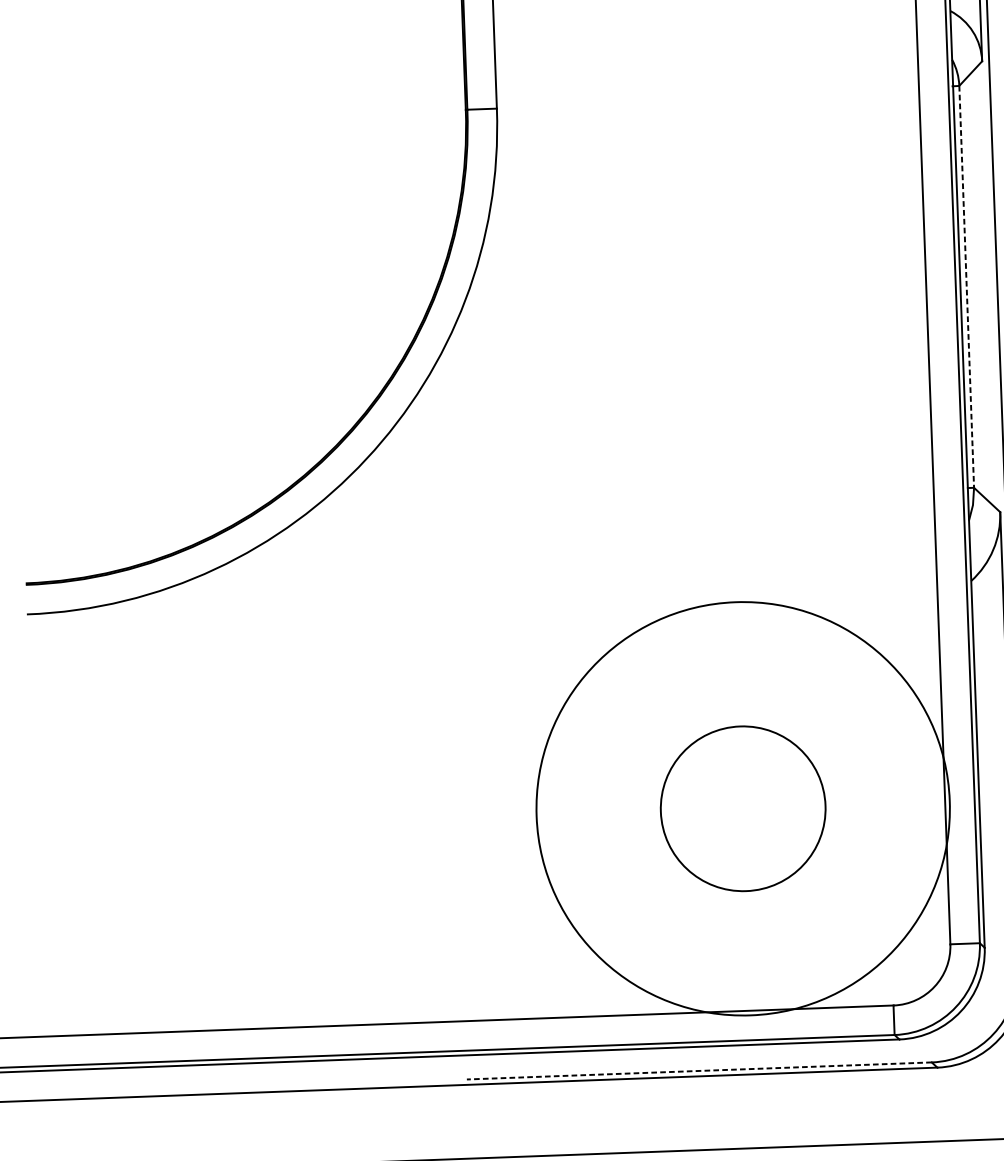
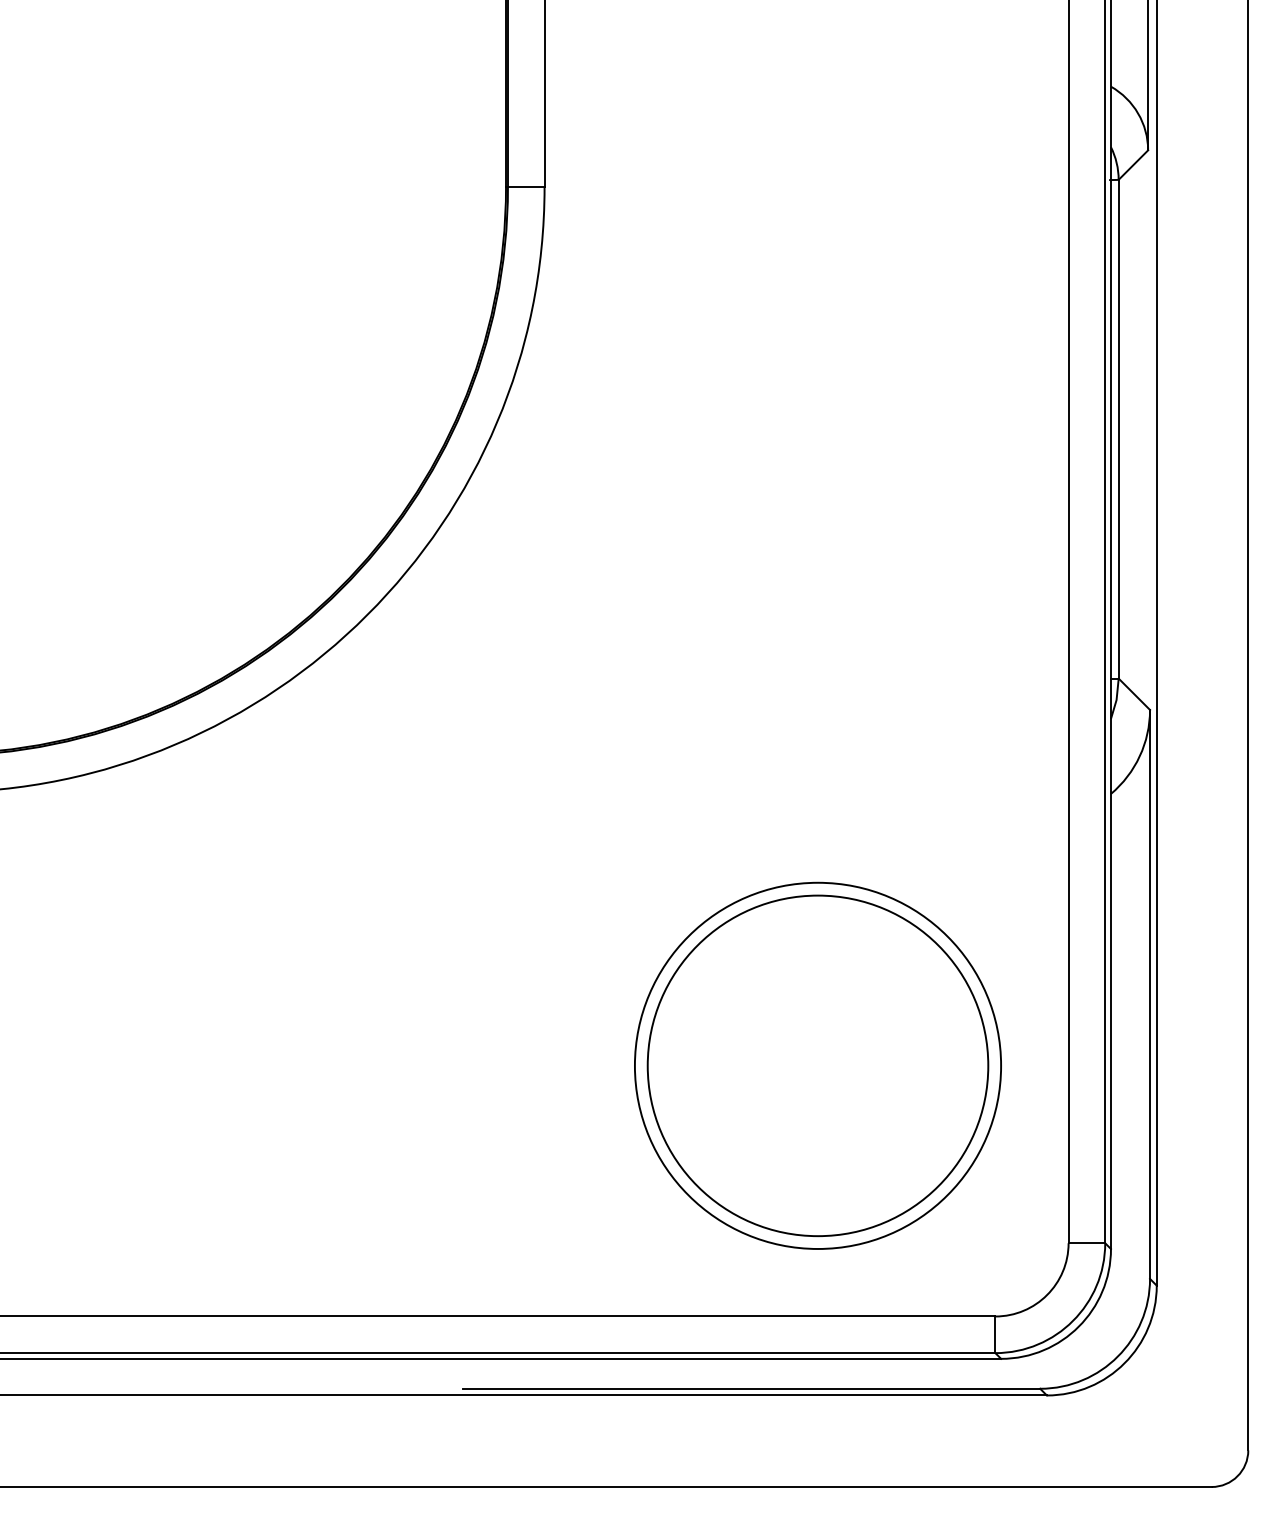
line: (966, 287) -> (1118, 429), dashed -> solid
circle: (742, 808) -> (817, 1065), size x0.71
circle: (742, 808) -> (817, 1065), size x1.67
line: (699, 1070) -> (751, 1388), dashed -> solid

